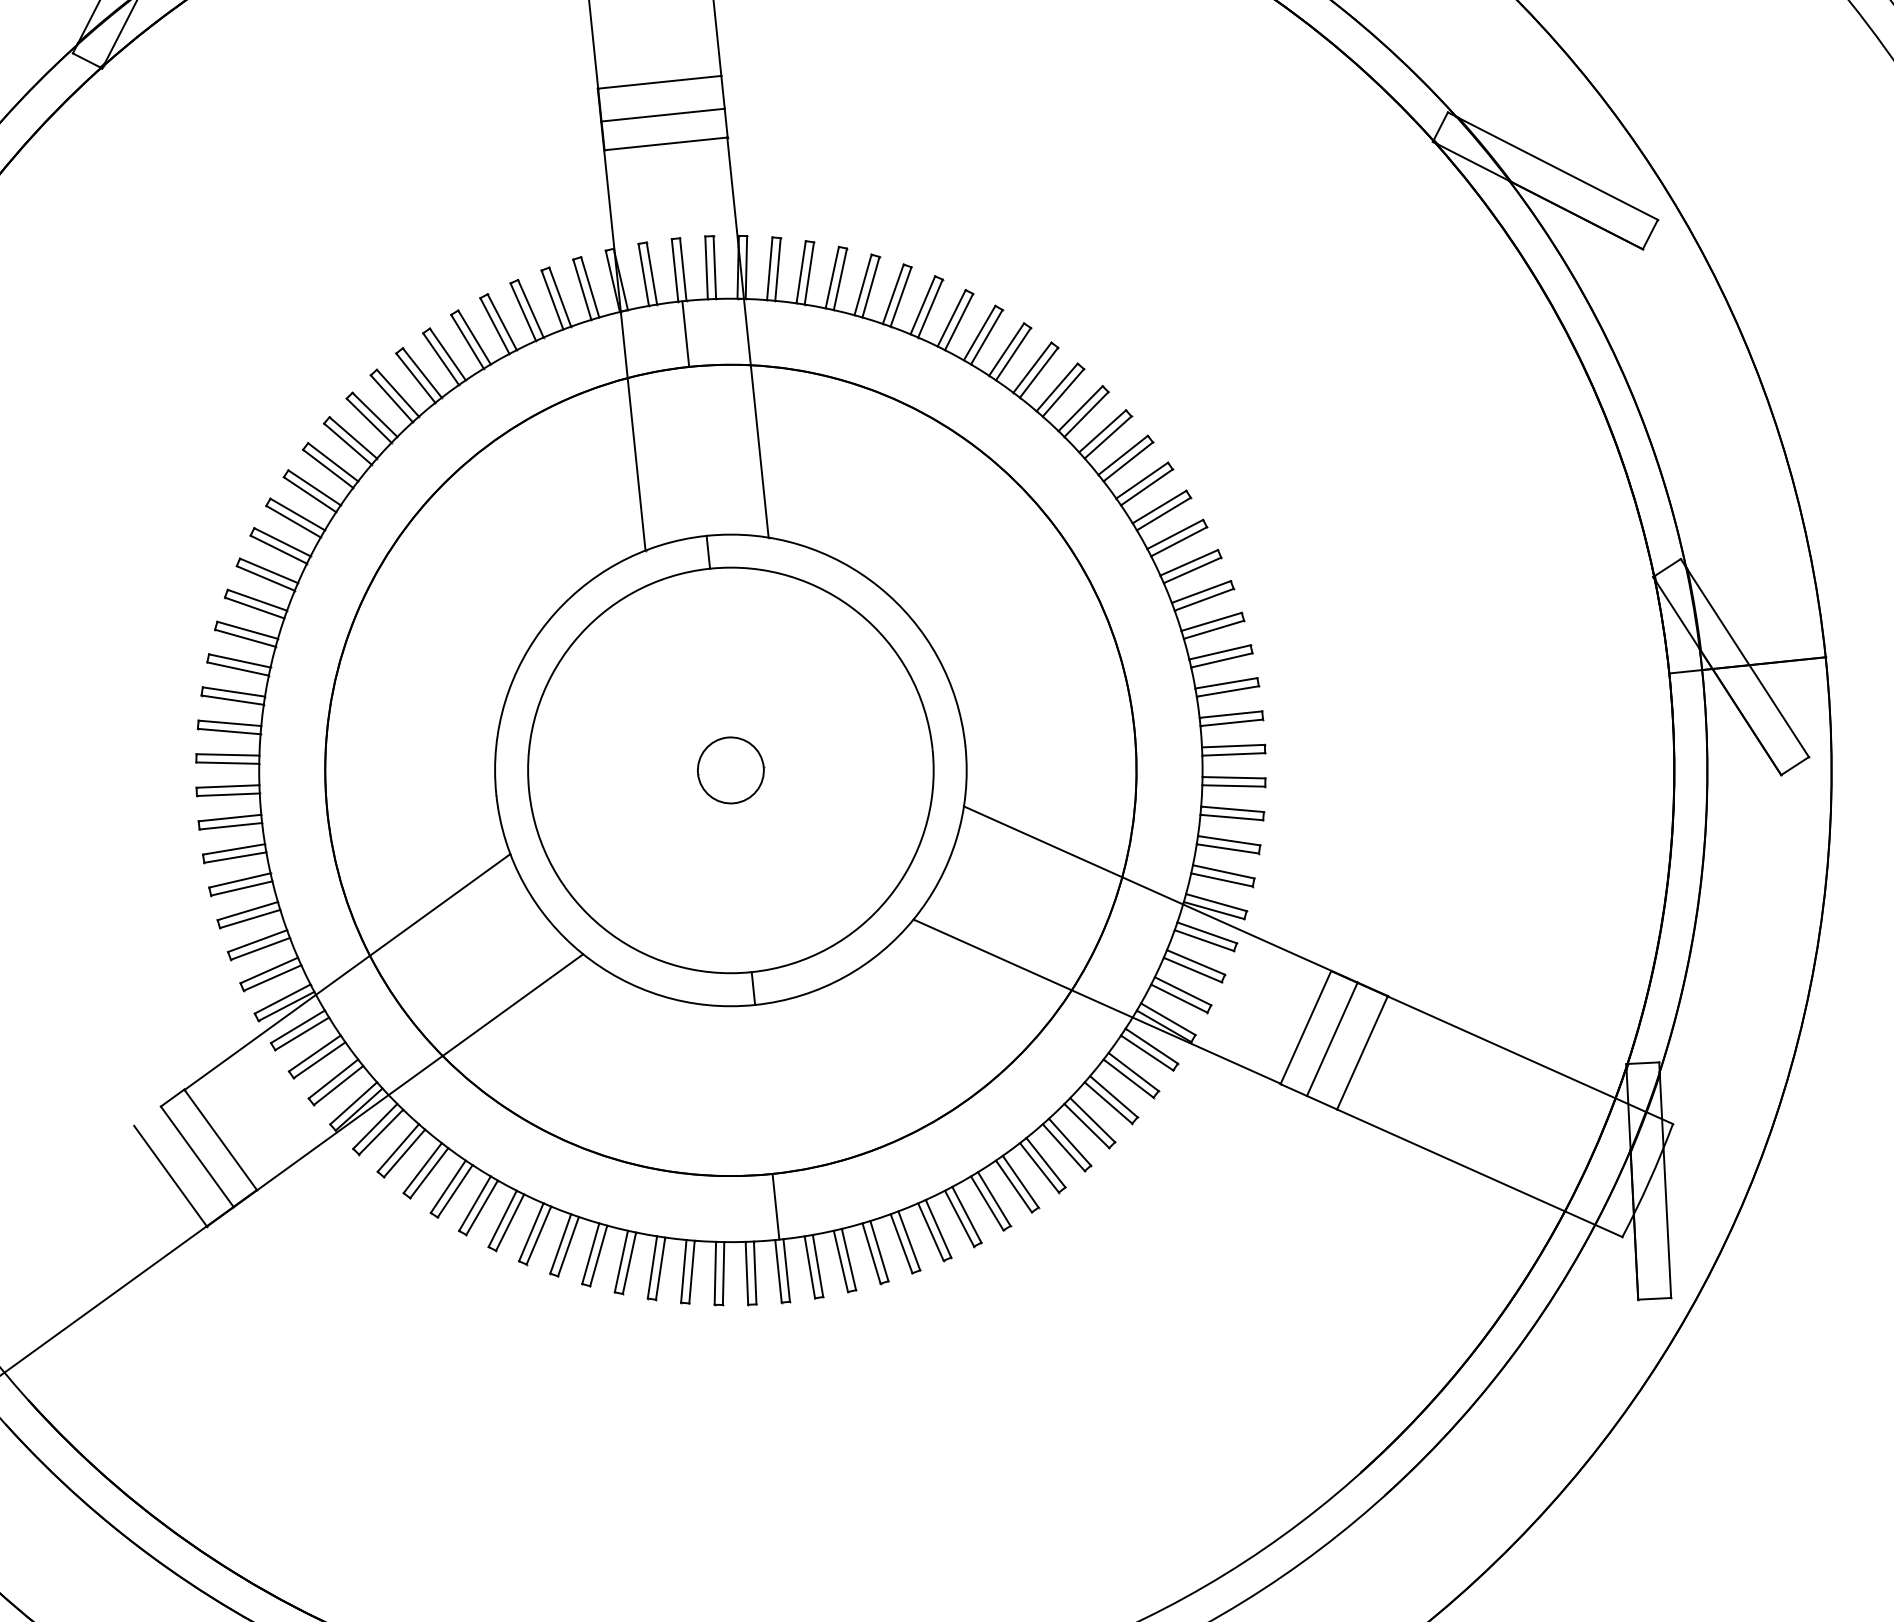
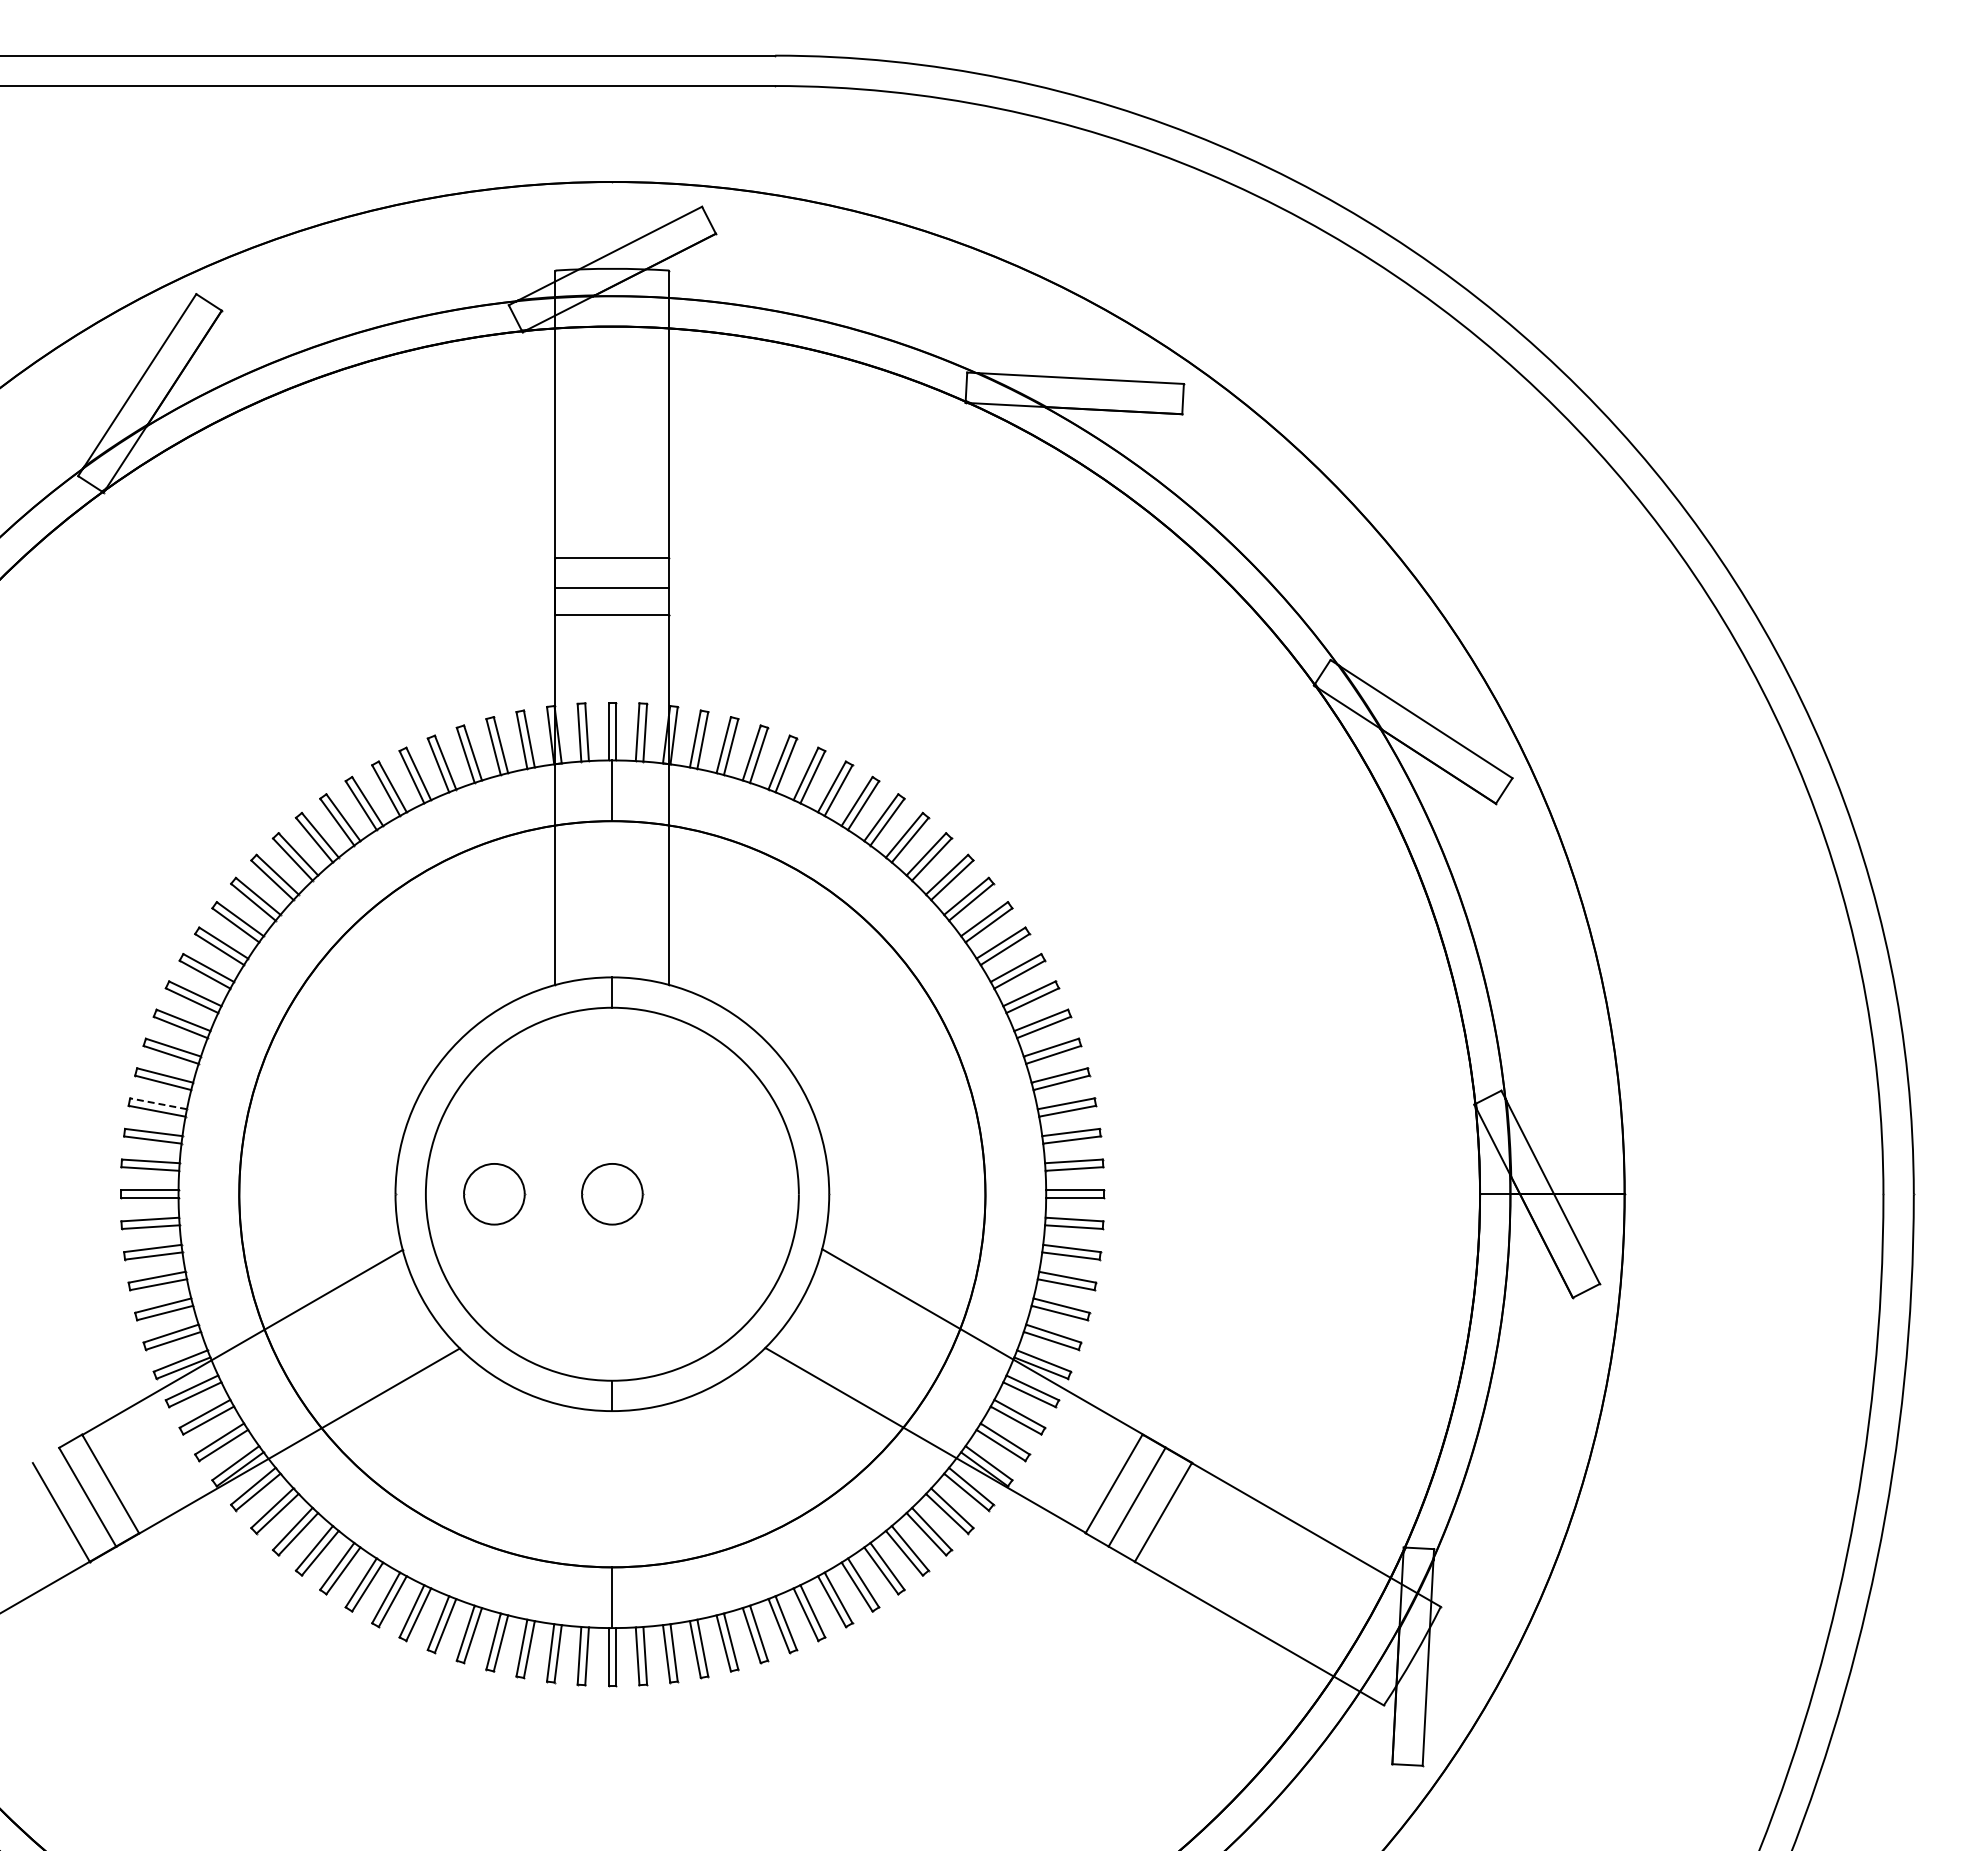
line: (229, 723) -> (158, 1103), solid -> dashed
part: (603, 783) -> (494, 1194), added

